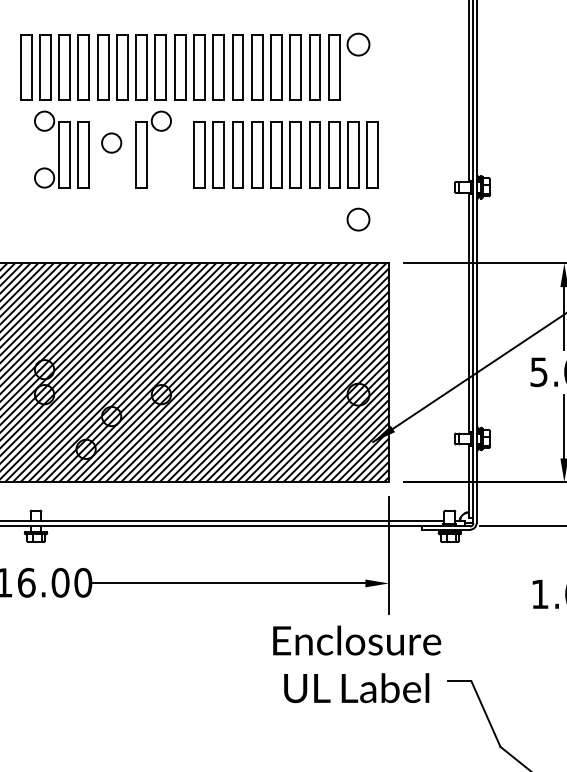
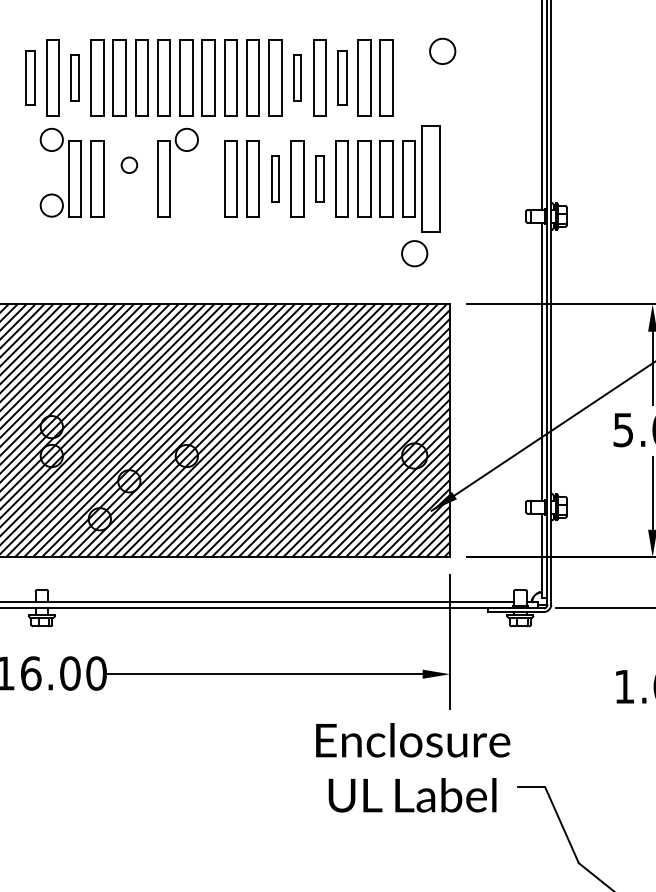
circle: (358, 43) -> (442, 50), moved
part: (26, 67) -> (30, 77), size x0.7
part: (64, 67) -> (74, 77), size x0.6
part: (257, 67) -> (297, 77), size x0.6
part: (295, 67) -> (341, 77), size x0.7
circle: (111, 143) -> (129, 165), size x0.7
part: (238, 154) -> (275, 178), size x0.6
part: (276, 154) -> (319, 178), size x0.6
part: (372, 154) -> (430, 178), size x1.4

